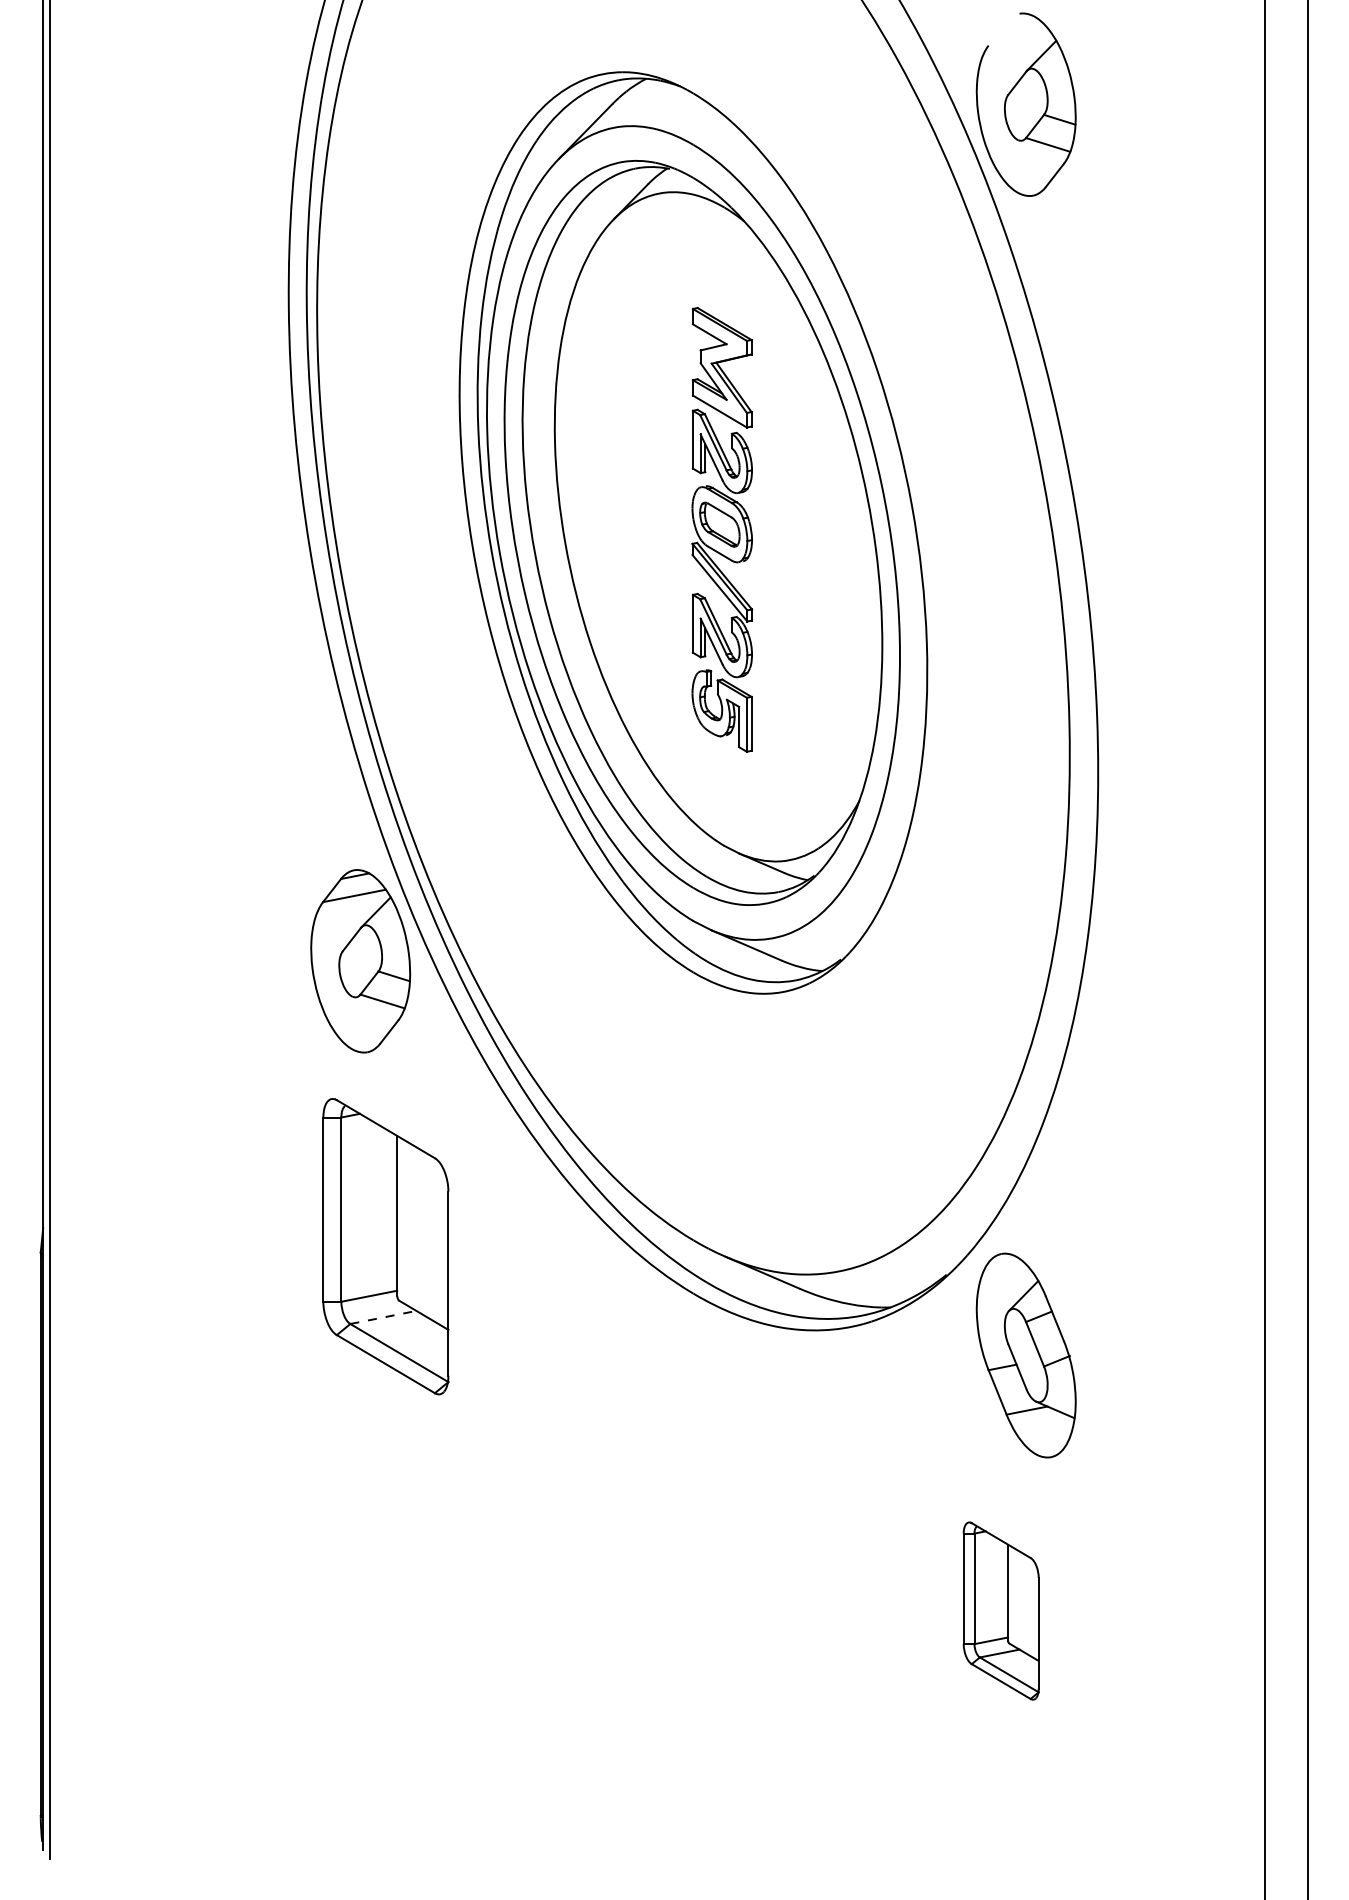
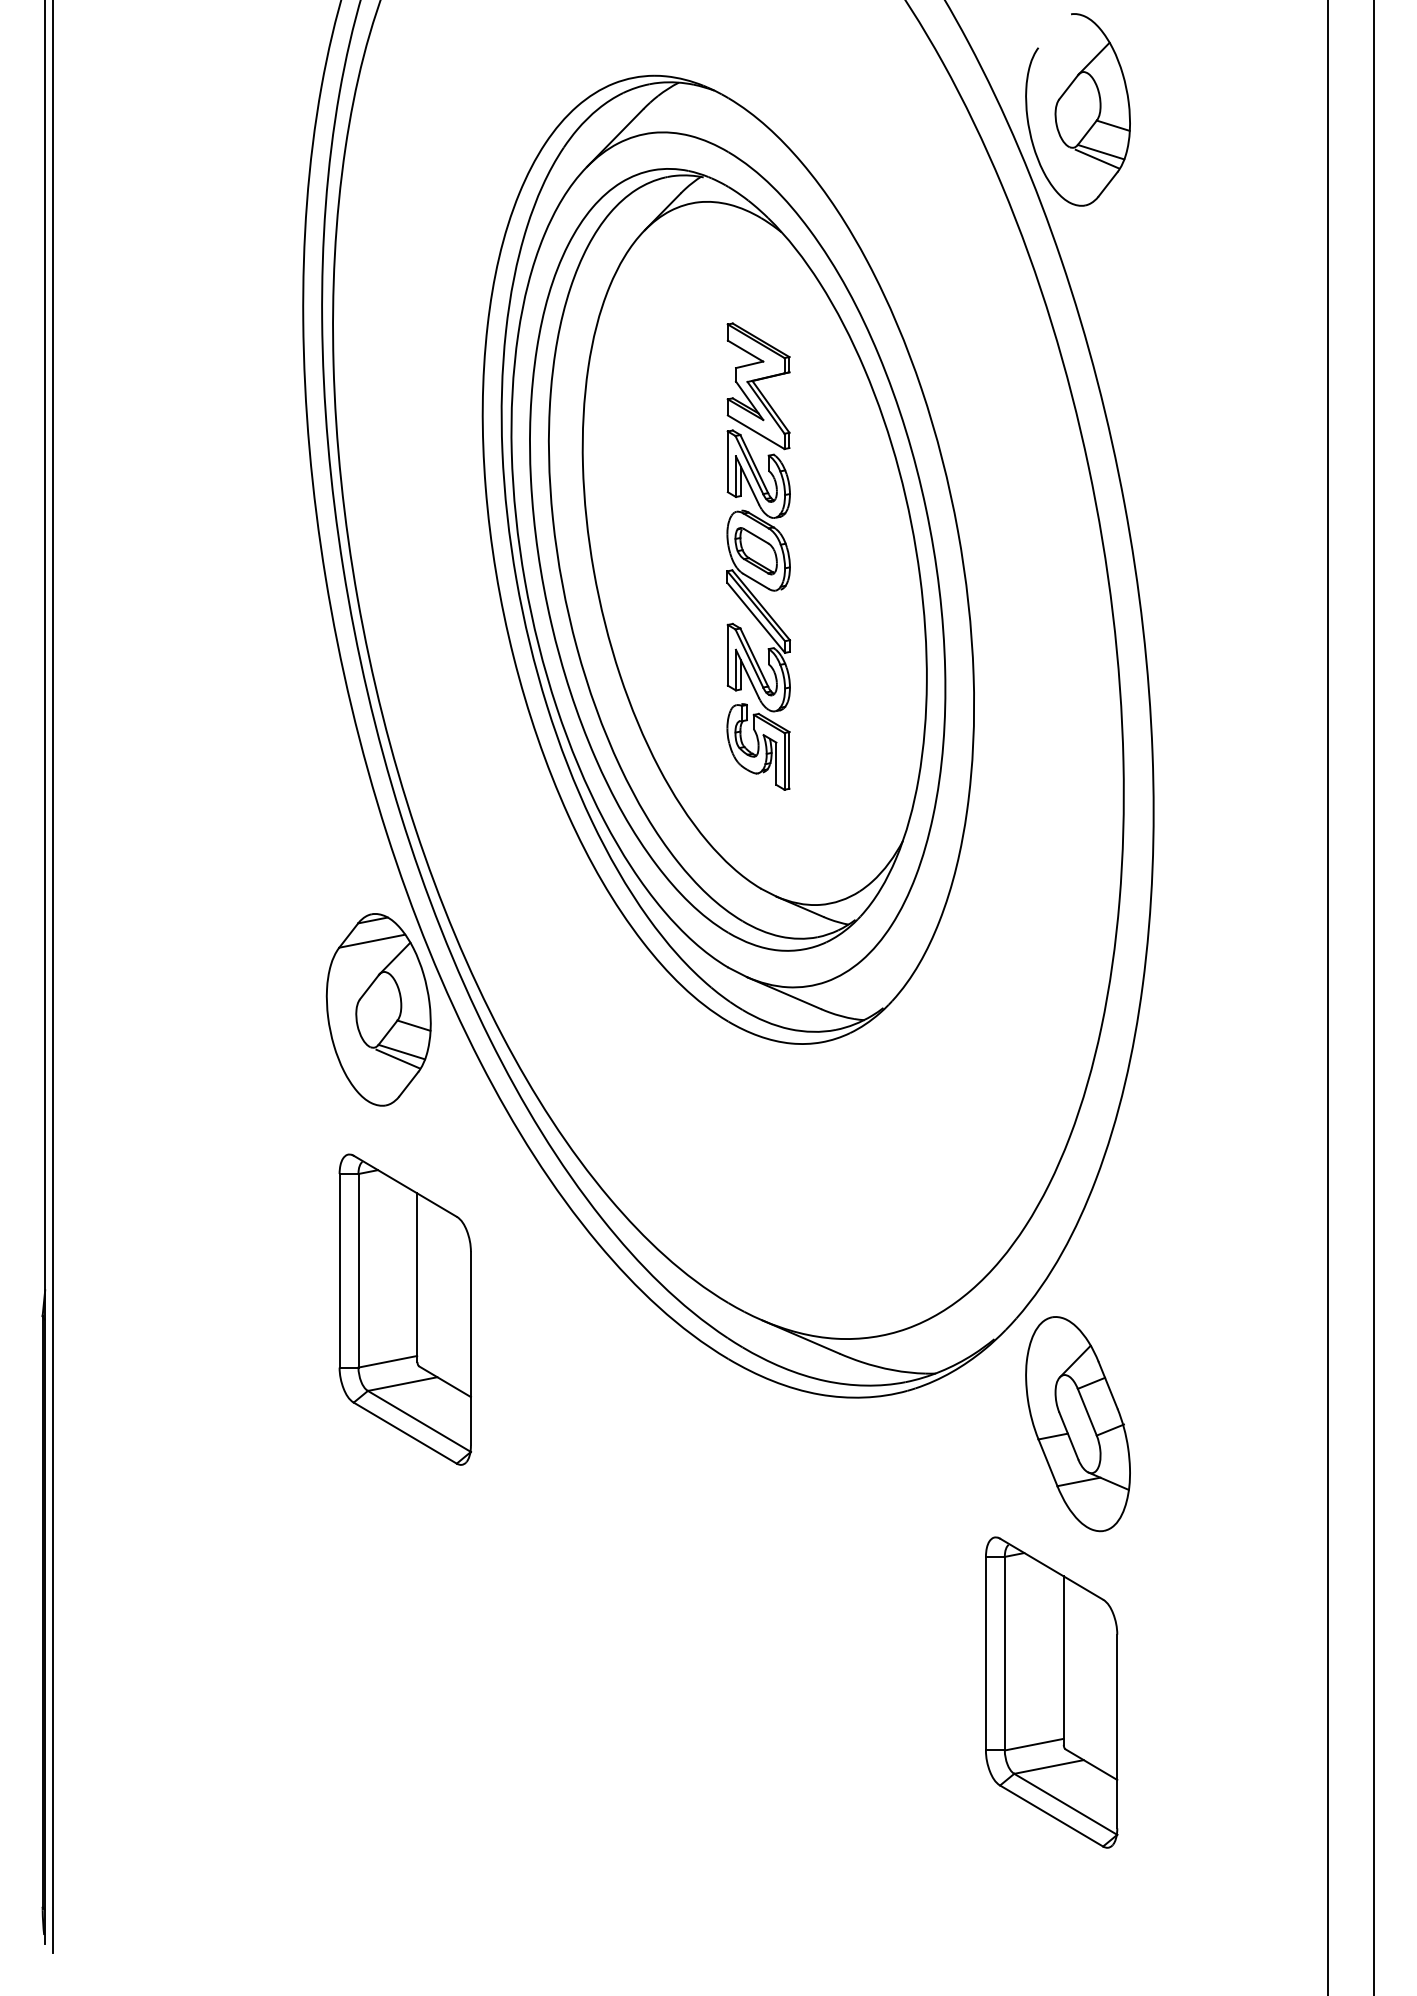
line: (1044, 150) -> (1097, 158), added
line: (378, 1007) -> (397, 1058), added
line: (384, 1316) -> (403, 1383), dashed -> solid
part: (1000, 1611) -> (1051, 1692), size x1.67

